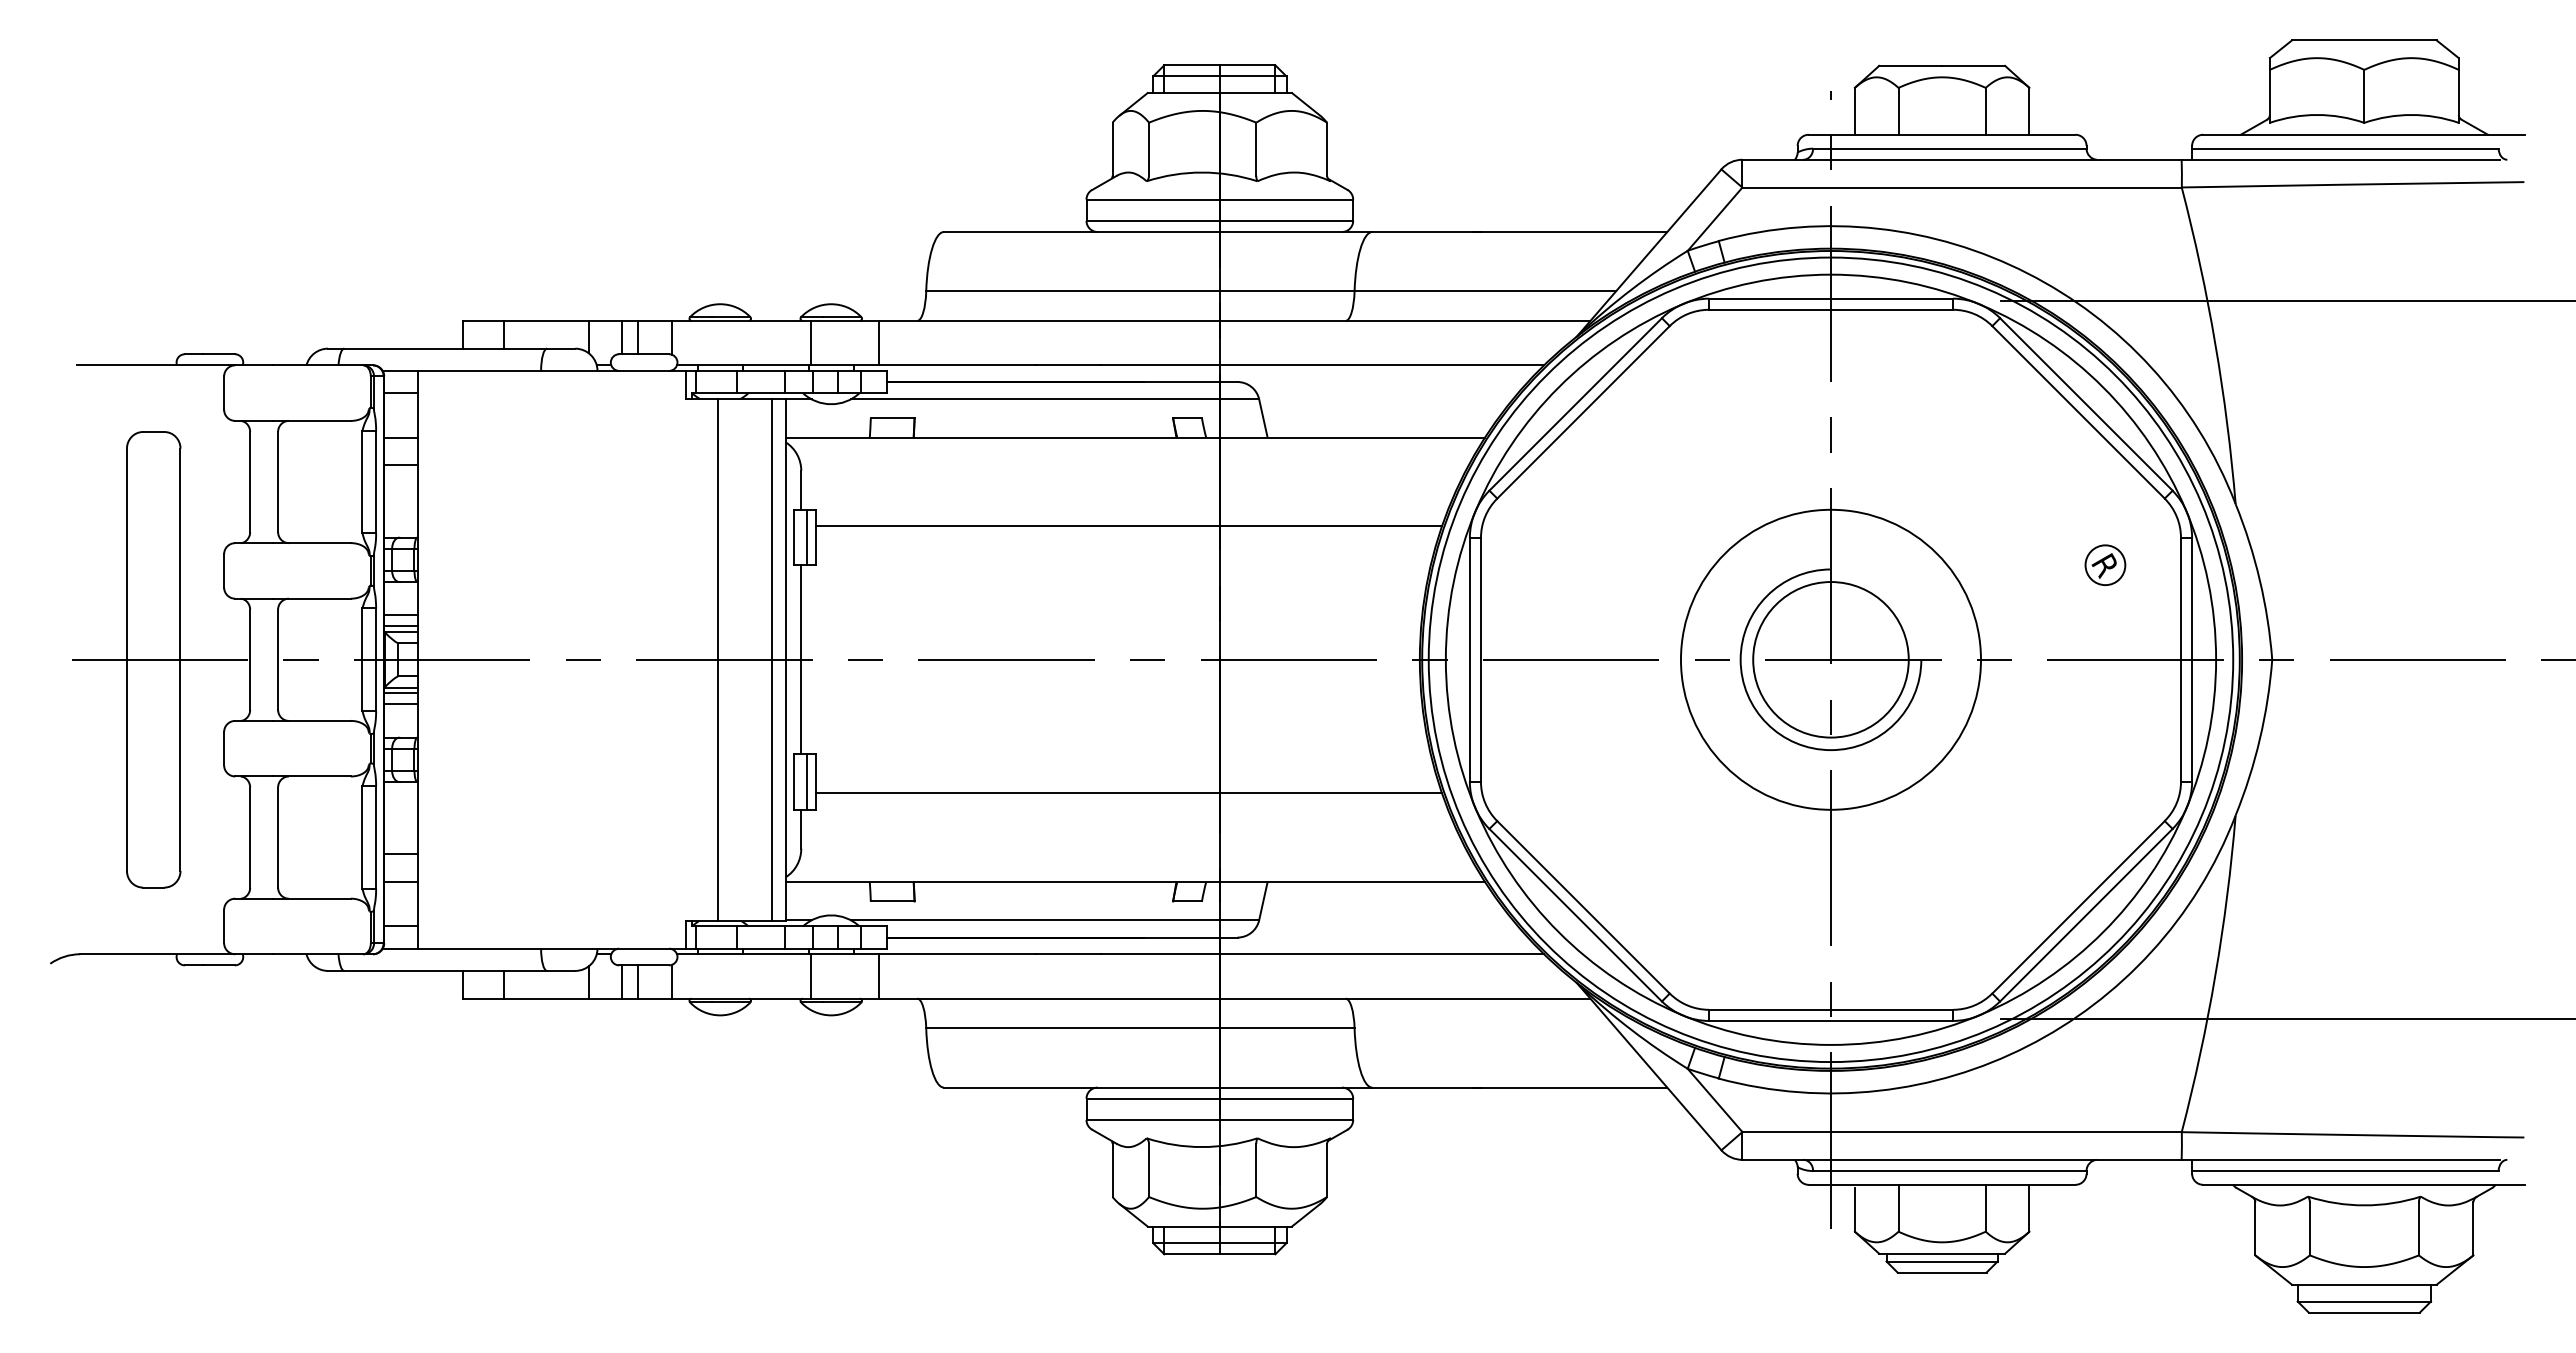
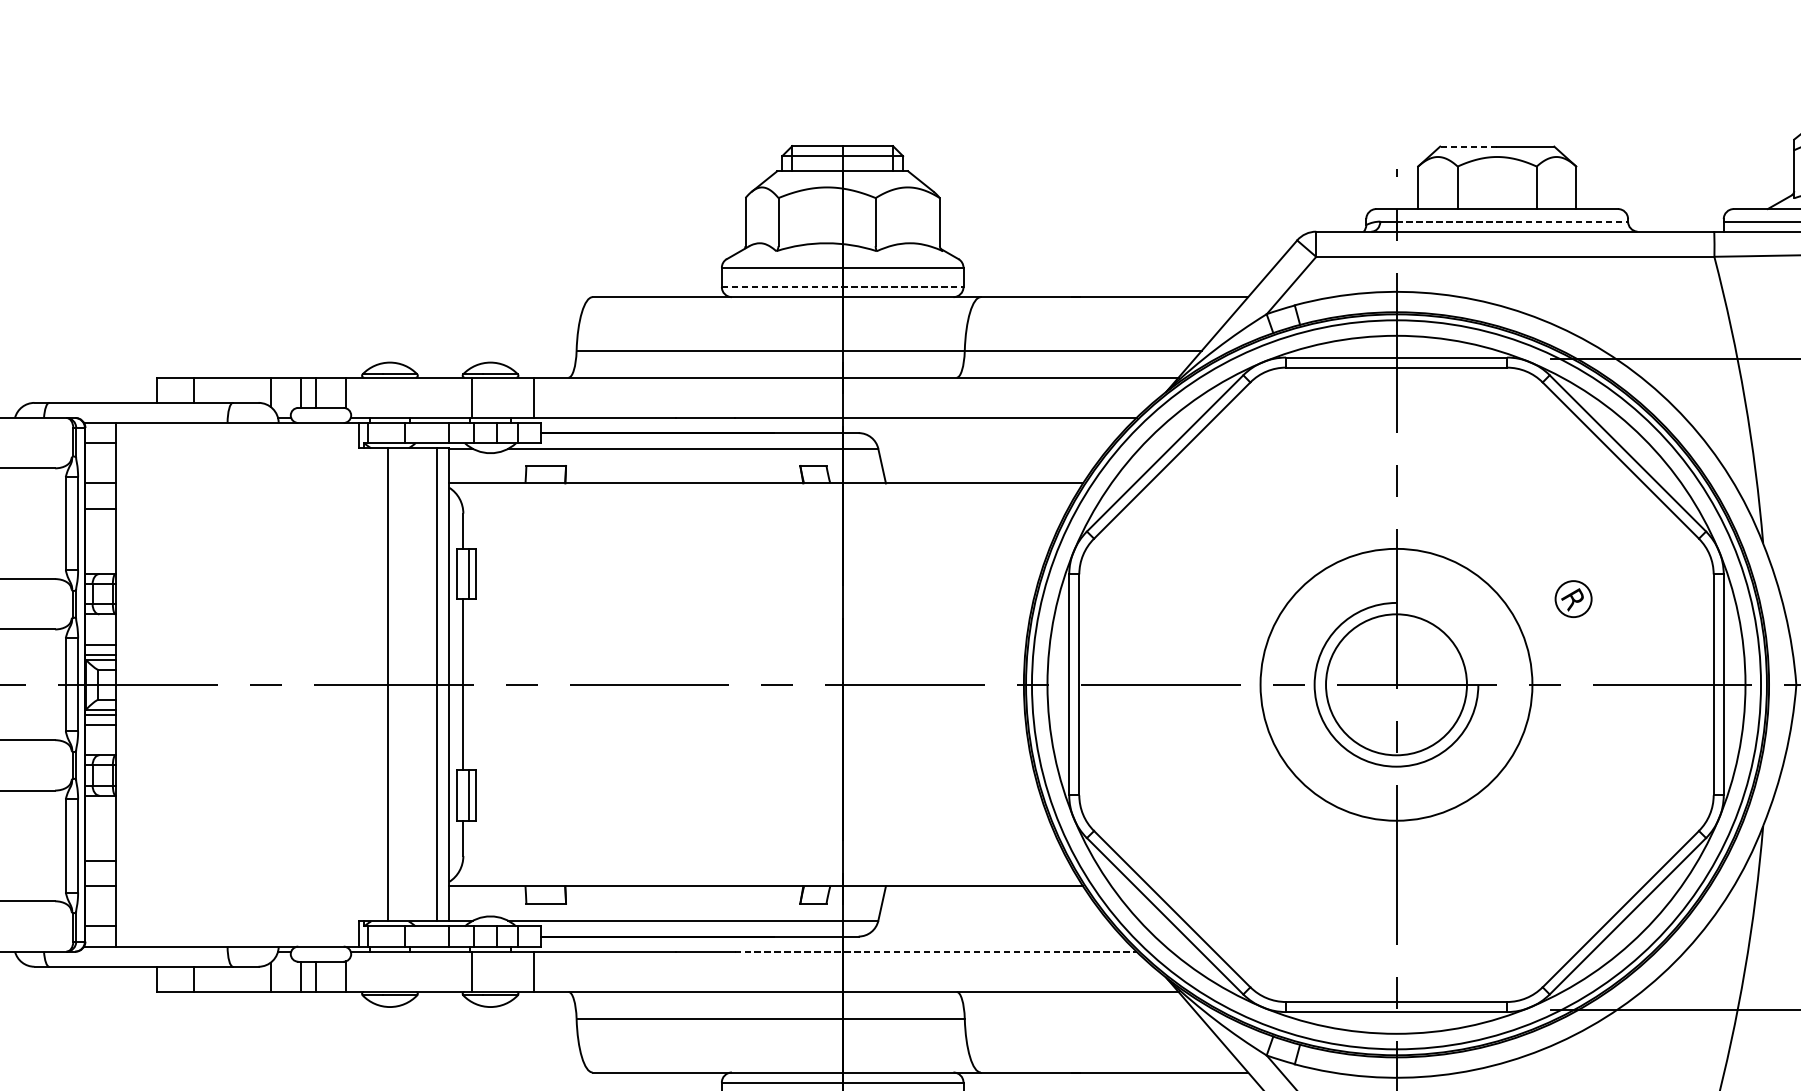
line: (1910, 65) -> (1468, 146), solid -> dashed
line: (1958, 148) -> (1512, 221), solid -> dashed
line: (1220, 220) -> (843, 286), solid -> dashed
line: (1128, 526) -> (759, 564), removed
part: (2105, 564) -> (1573, 598), moved
line: (1128, 793) -> (759, 805), removed
line: (1322, 954) -> (935, 951), solid -> dashed

